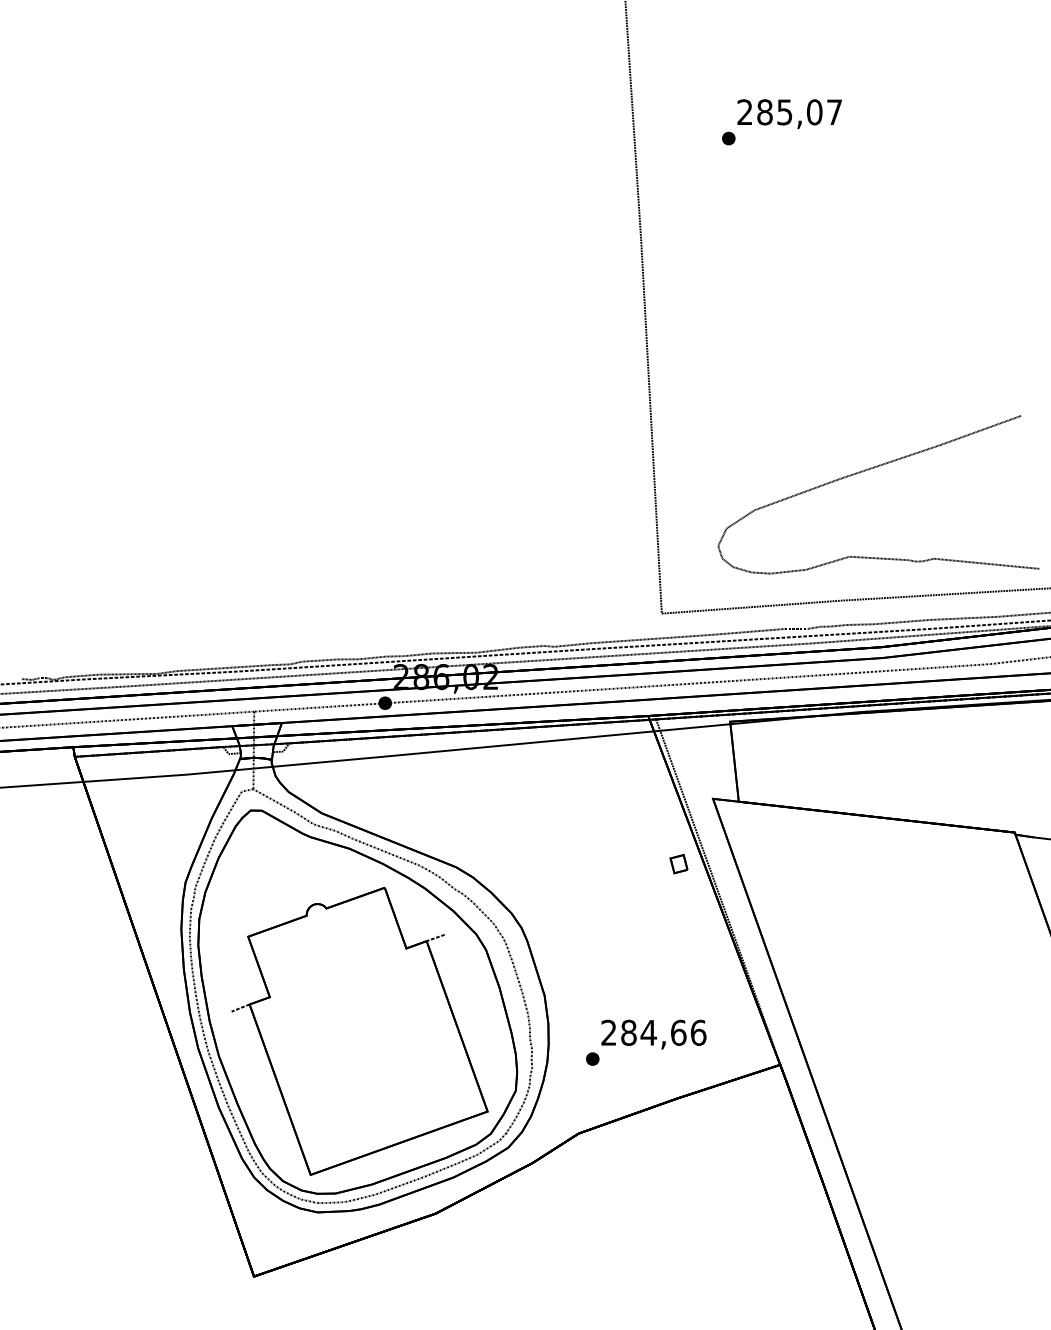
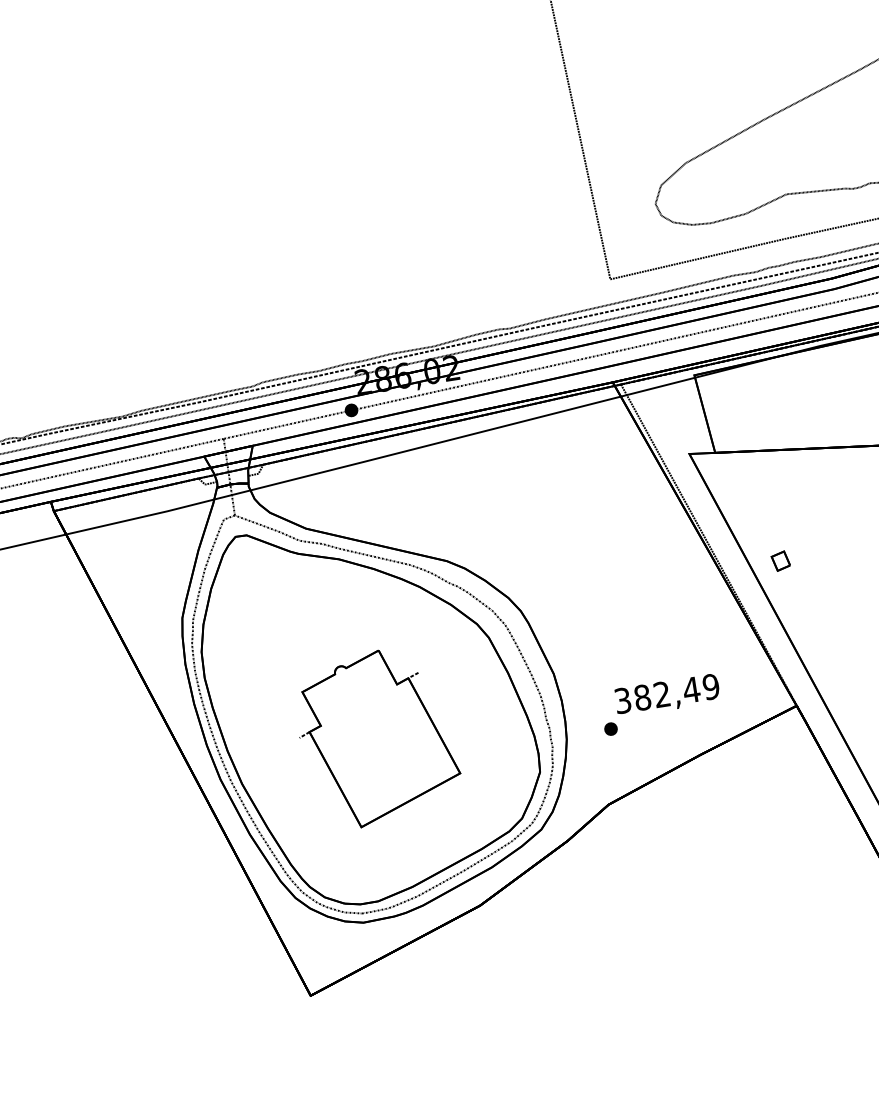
part: (678, 864) -> (780, 561), moved
part: (359, 1031) -> (376, 737), size x0.6
text: (653, 1032) -> (666, 693), 284,66 -> 382,49

